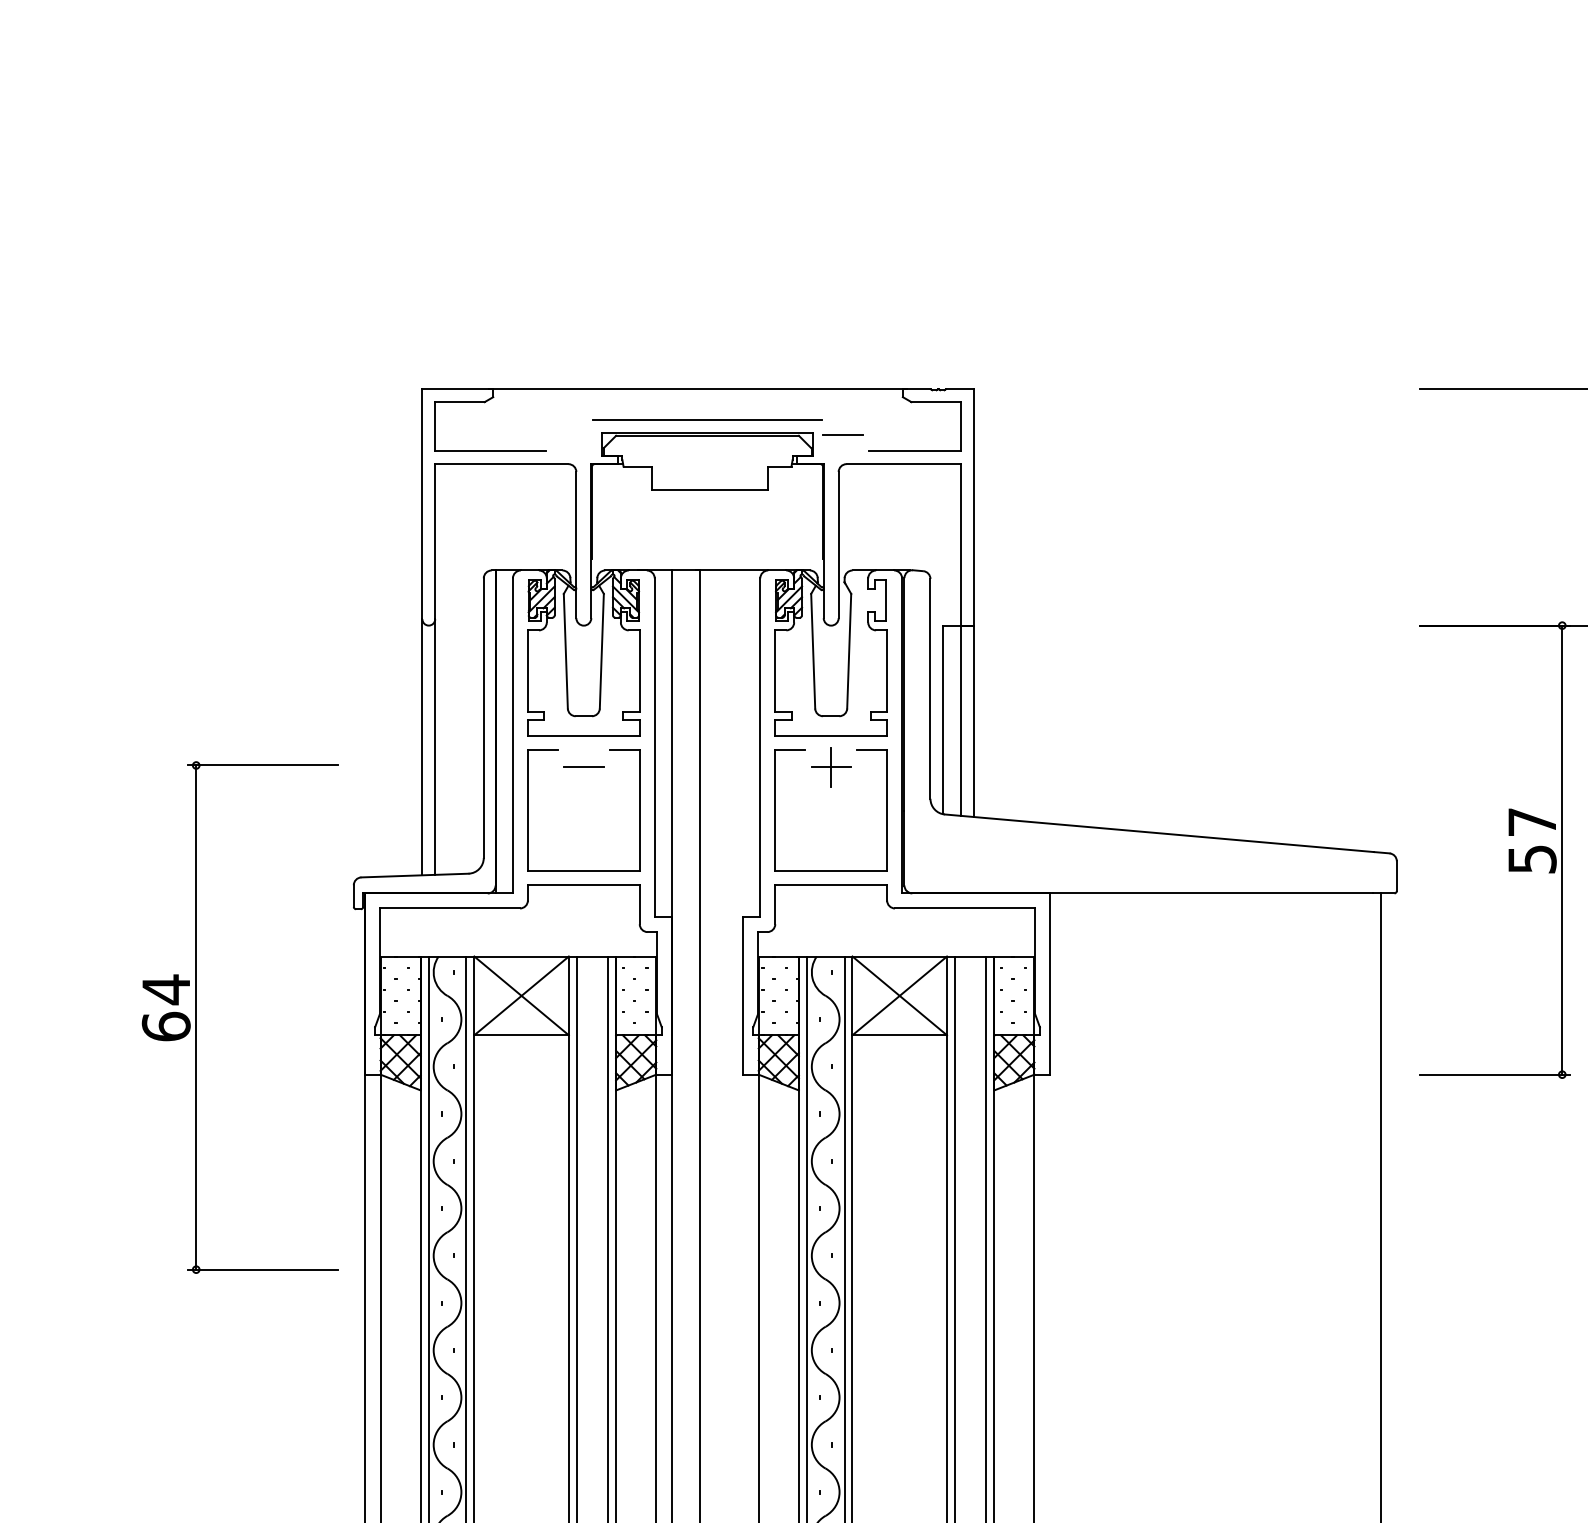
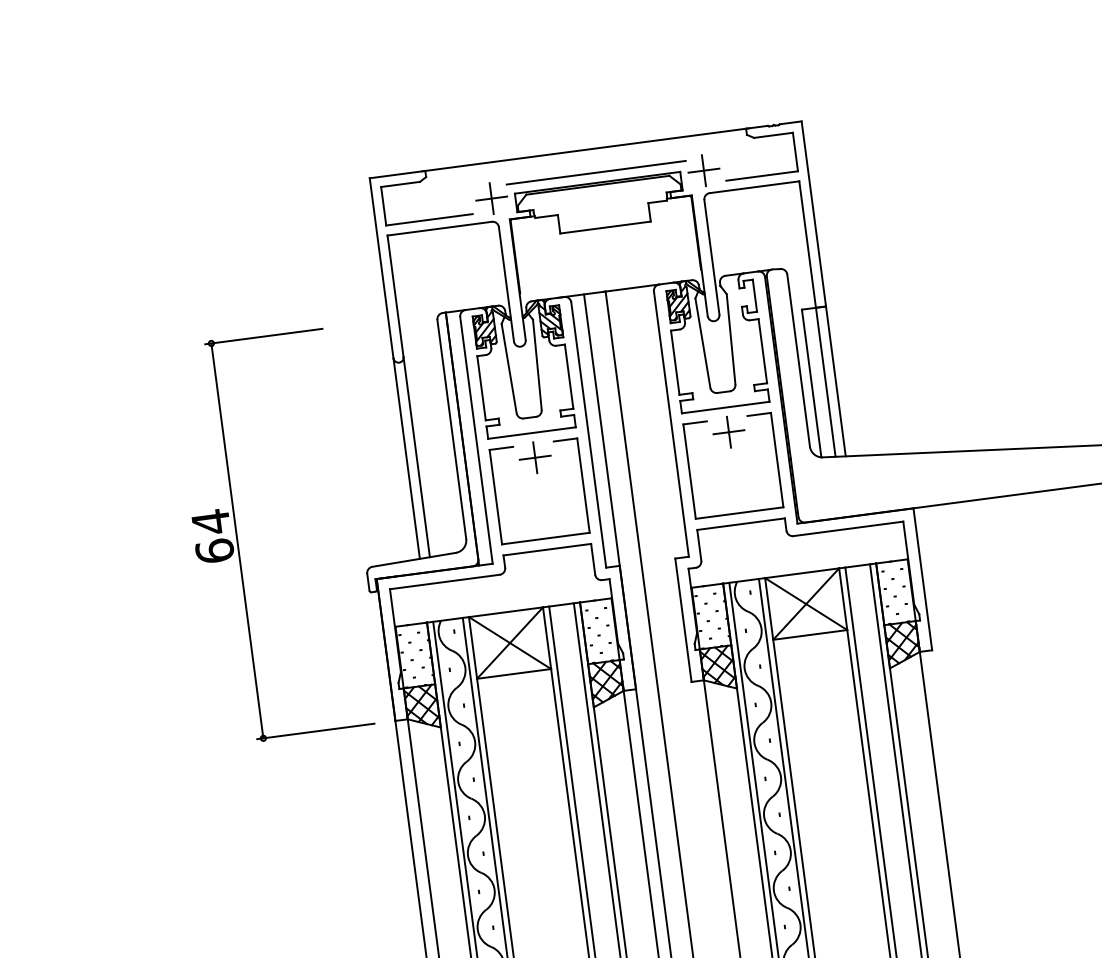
part: (571, 434) -> (491, 198), added
line: (843, 434) -> (704, 170), added
line: (583, 767) -> (534, 457), added
part: (196, 1017) -> (237, 540), moved

